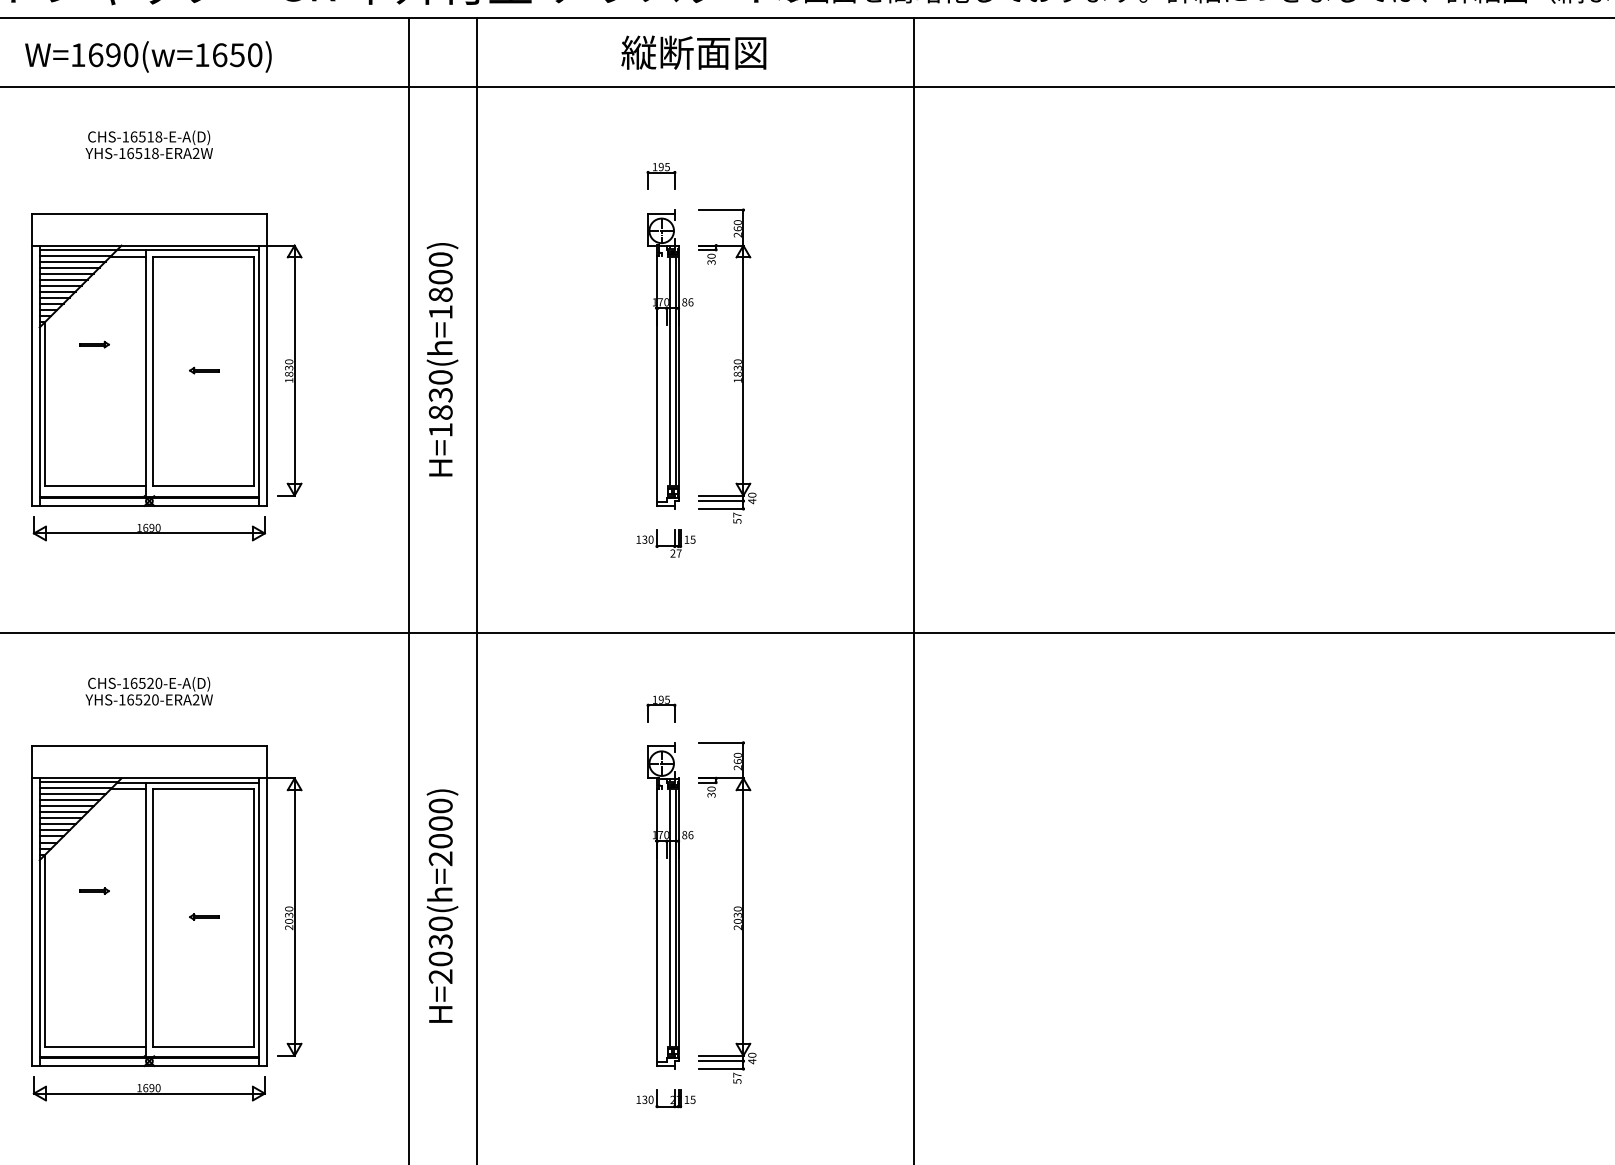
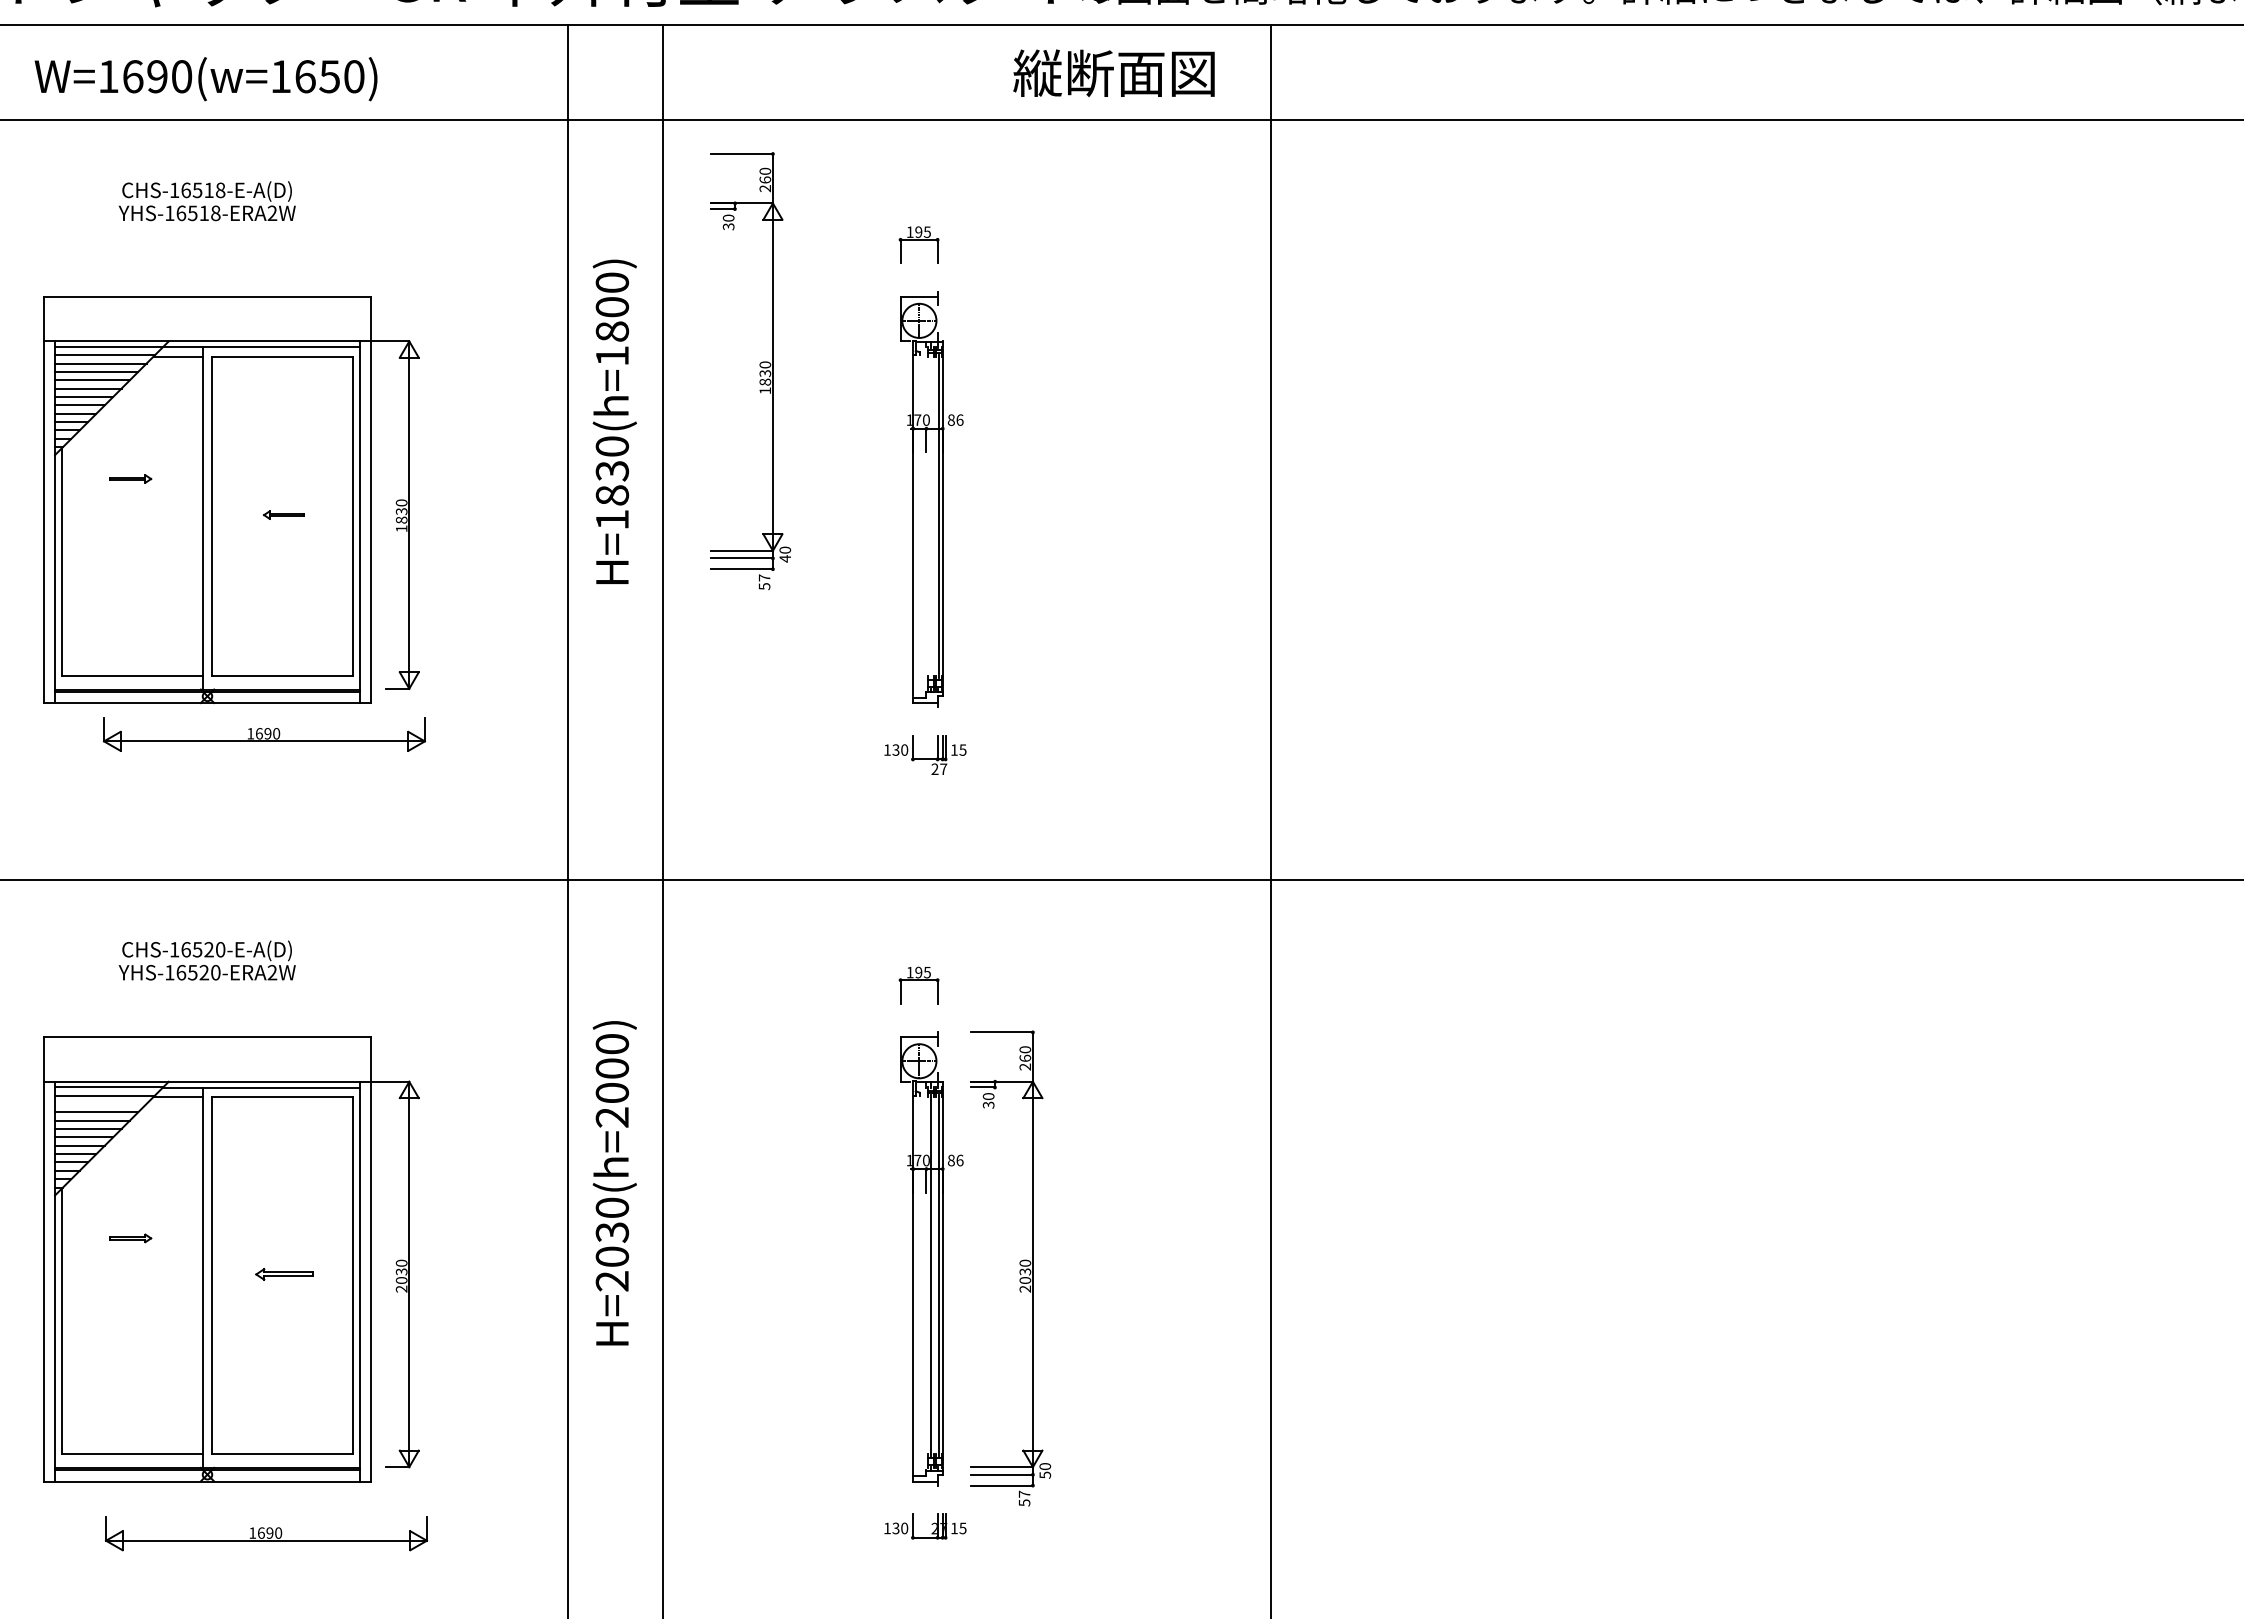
text: (693, 52) -> (1113, 72), moved
text: (442, 359) -> (614, 421), moved
part: (733, 367) -> (759, 372), moved
line: (670, 371) -> (931, 516), removed
part: (149, 528) -> (264, 734), moved
line: (72, 794) -> (100, 1103), removed
text: (442, 906) -> (614, 1183), moved
part: (204, 917) -> (283, 1274), size x1.4
text: (752, 1061) -> (1045, 1475), 40 -> 50
part: (149, 1088) -> (266, 1533), moved

